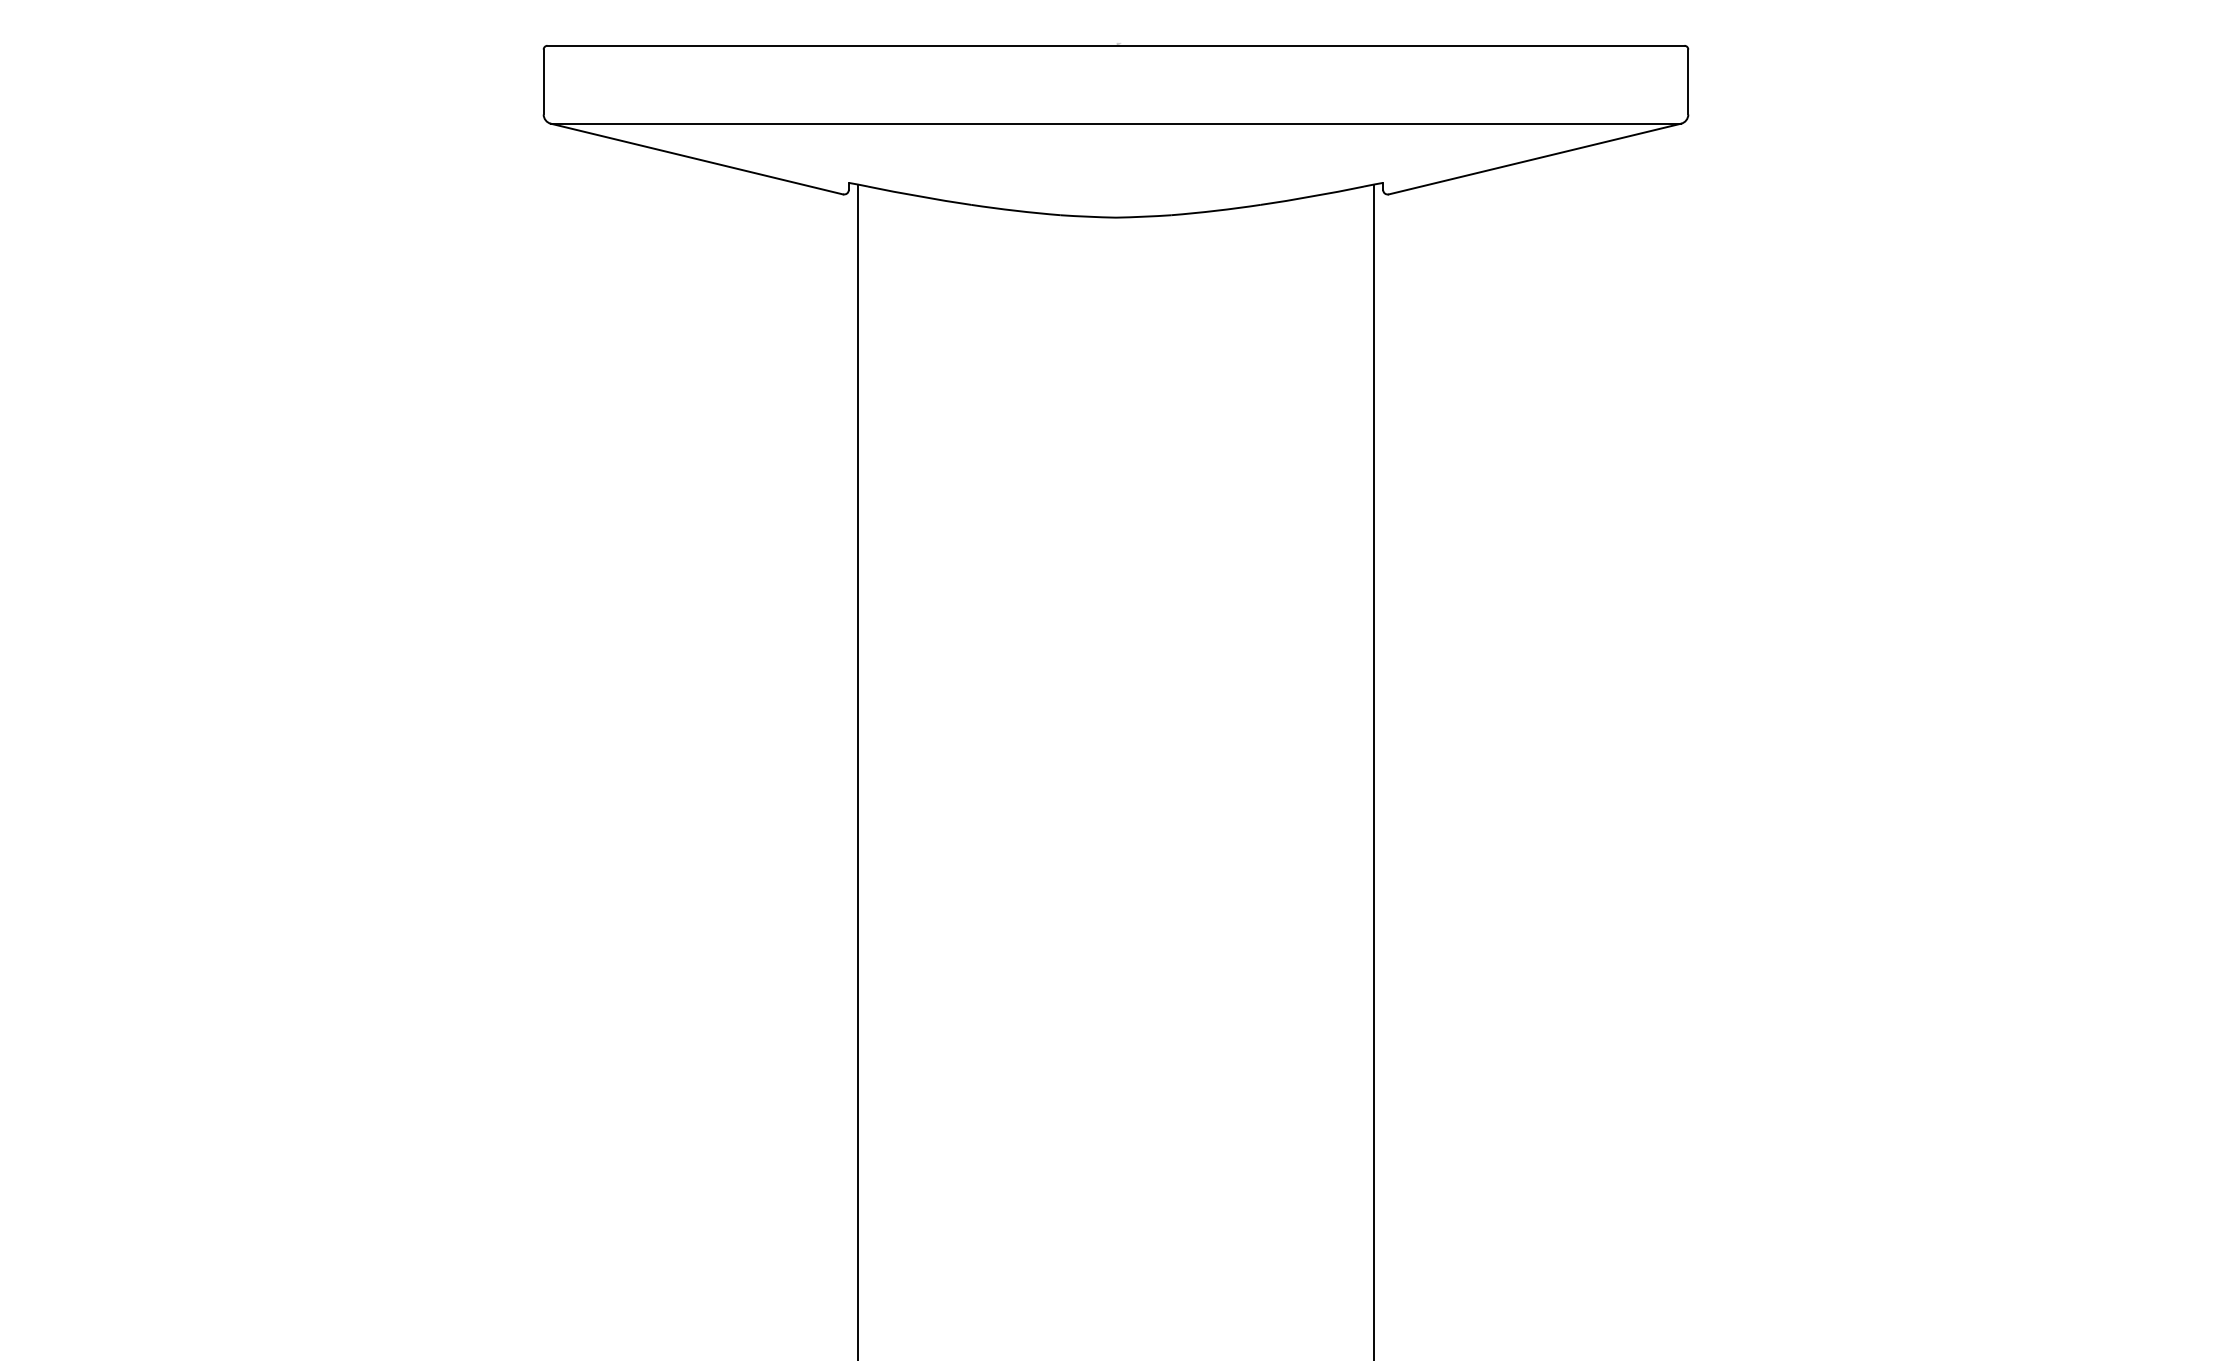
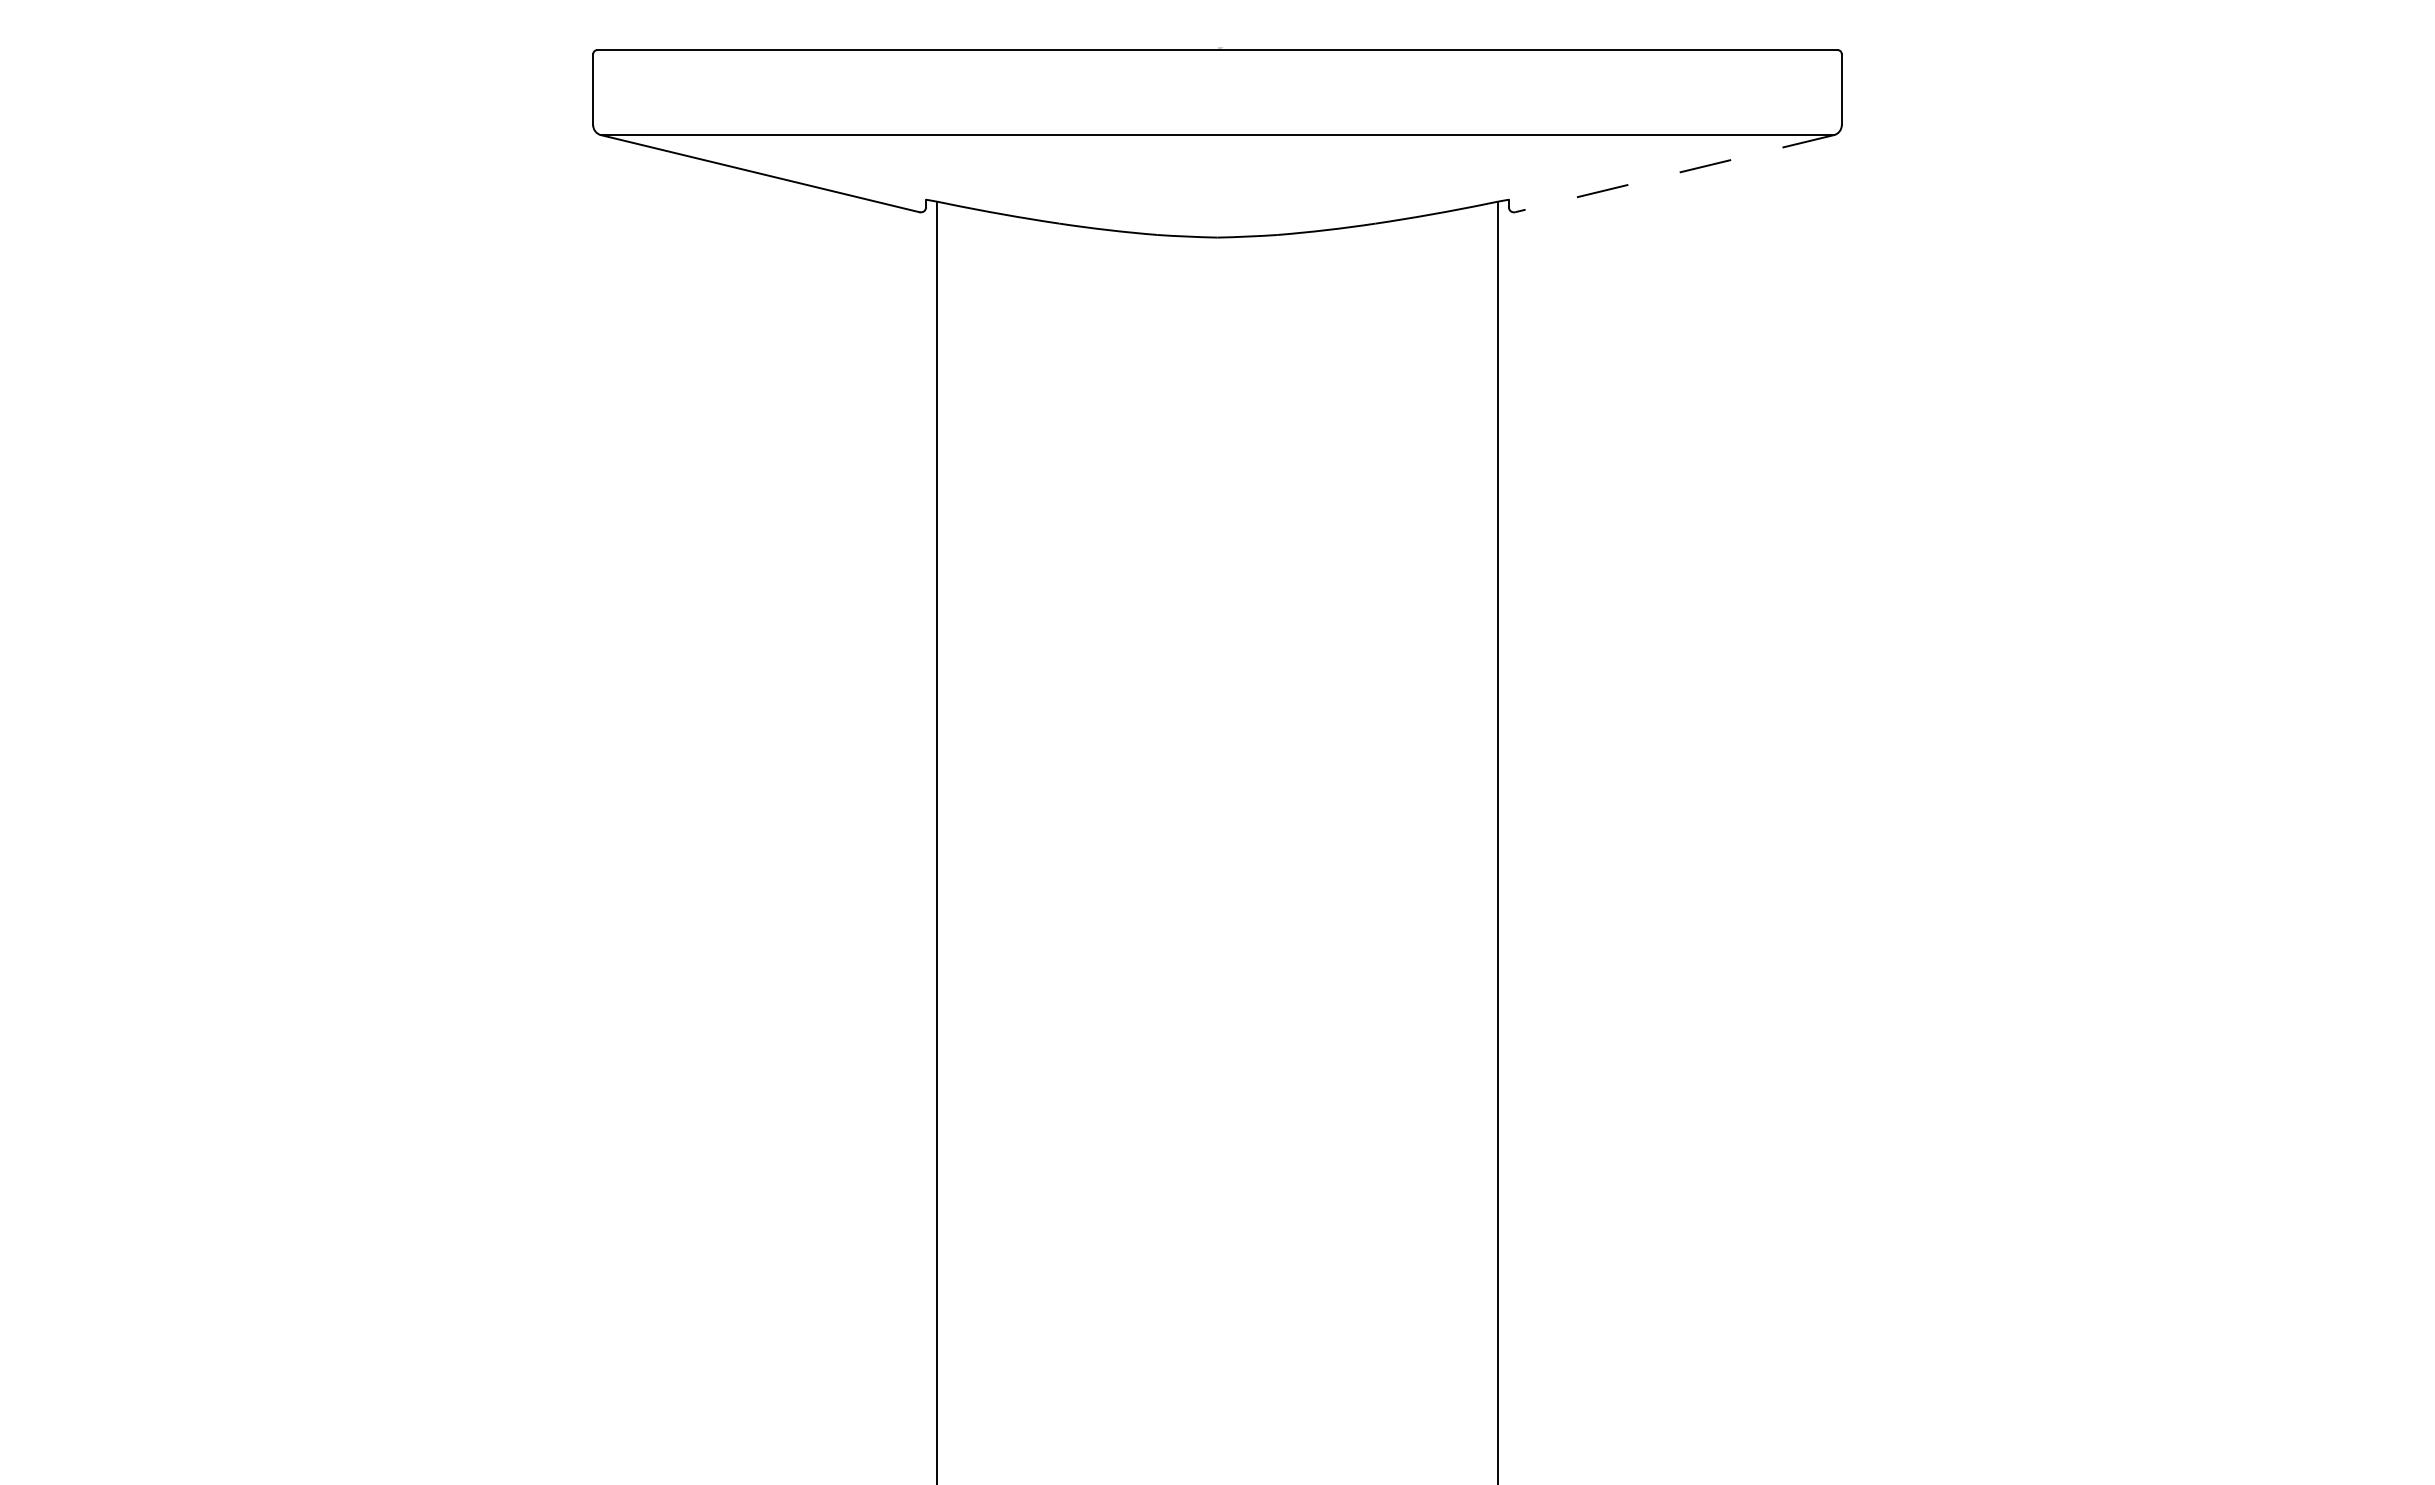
line: (1534, 158) -> (1674, 173), solid -> dashed

